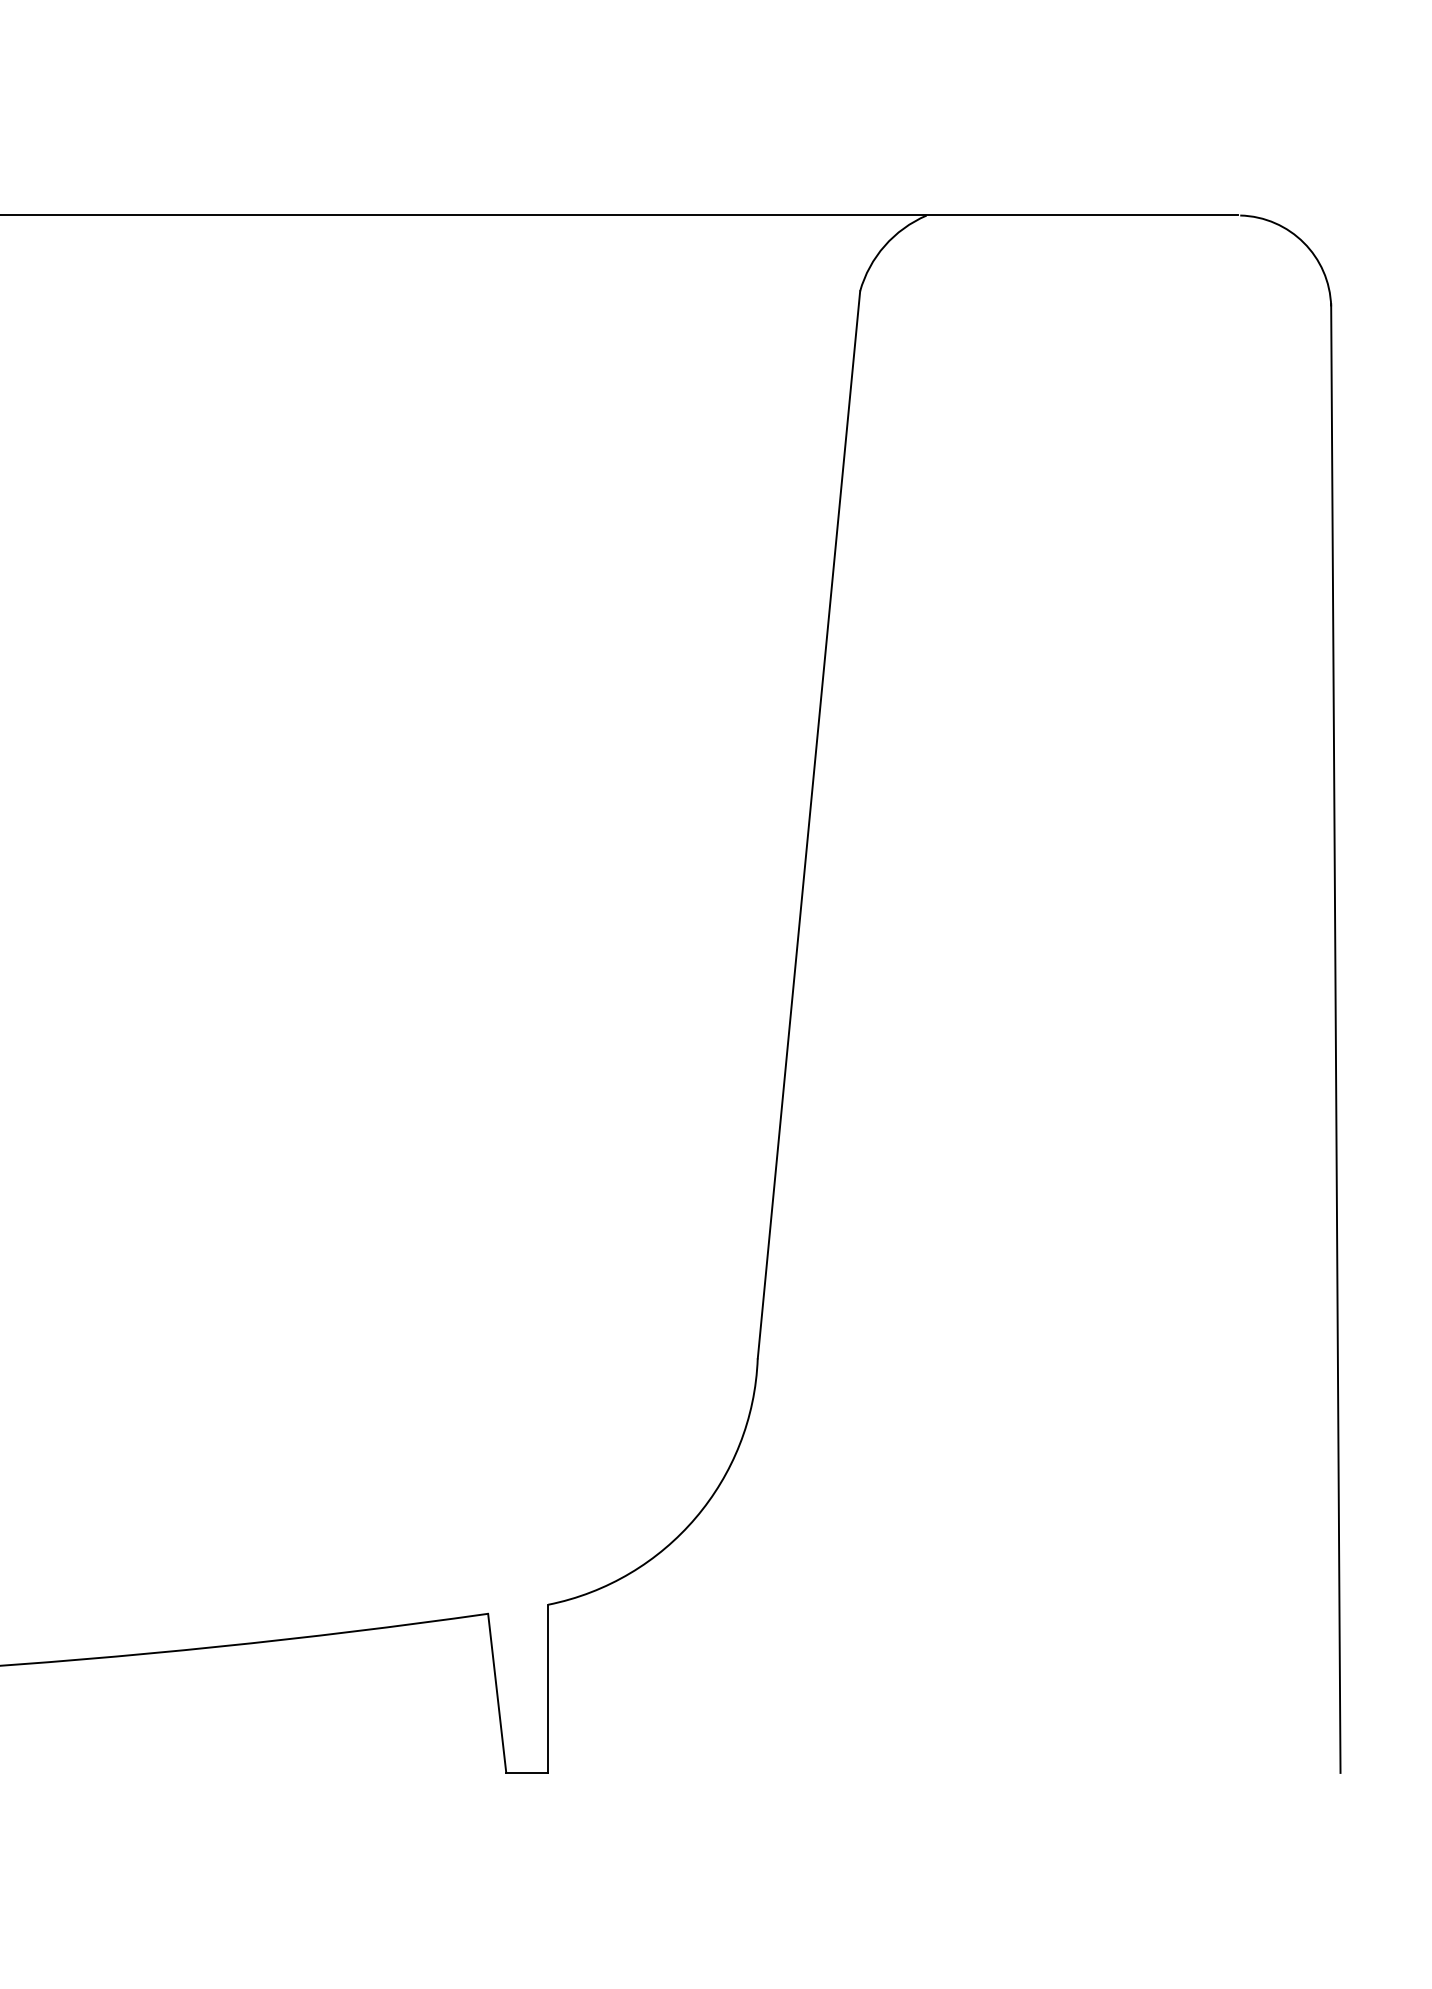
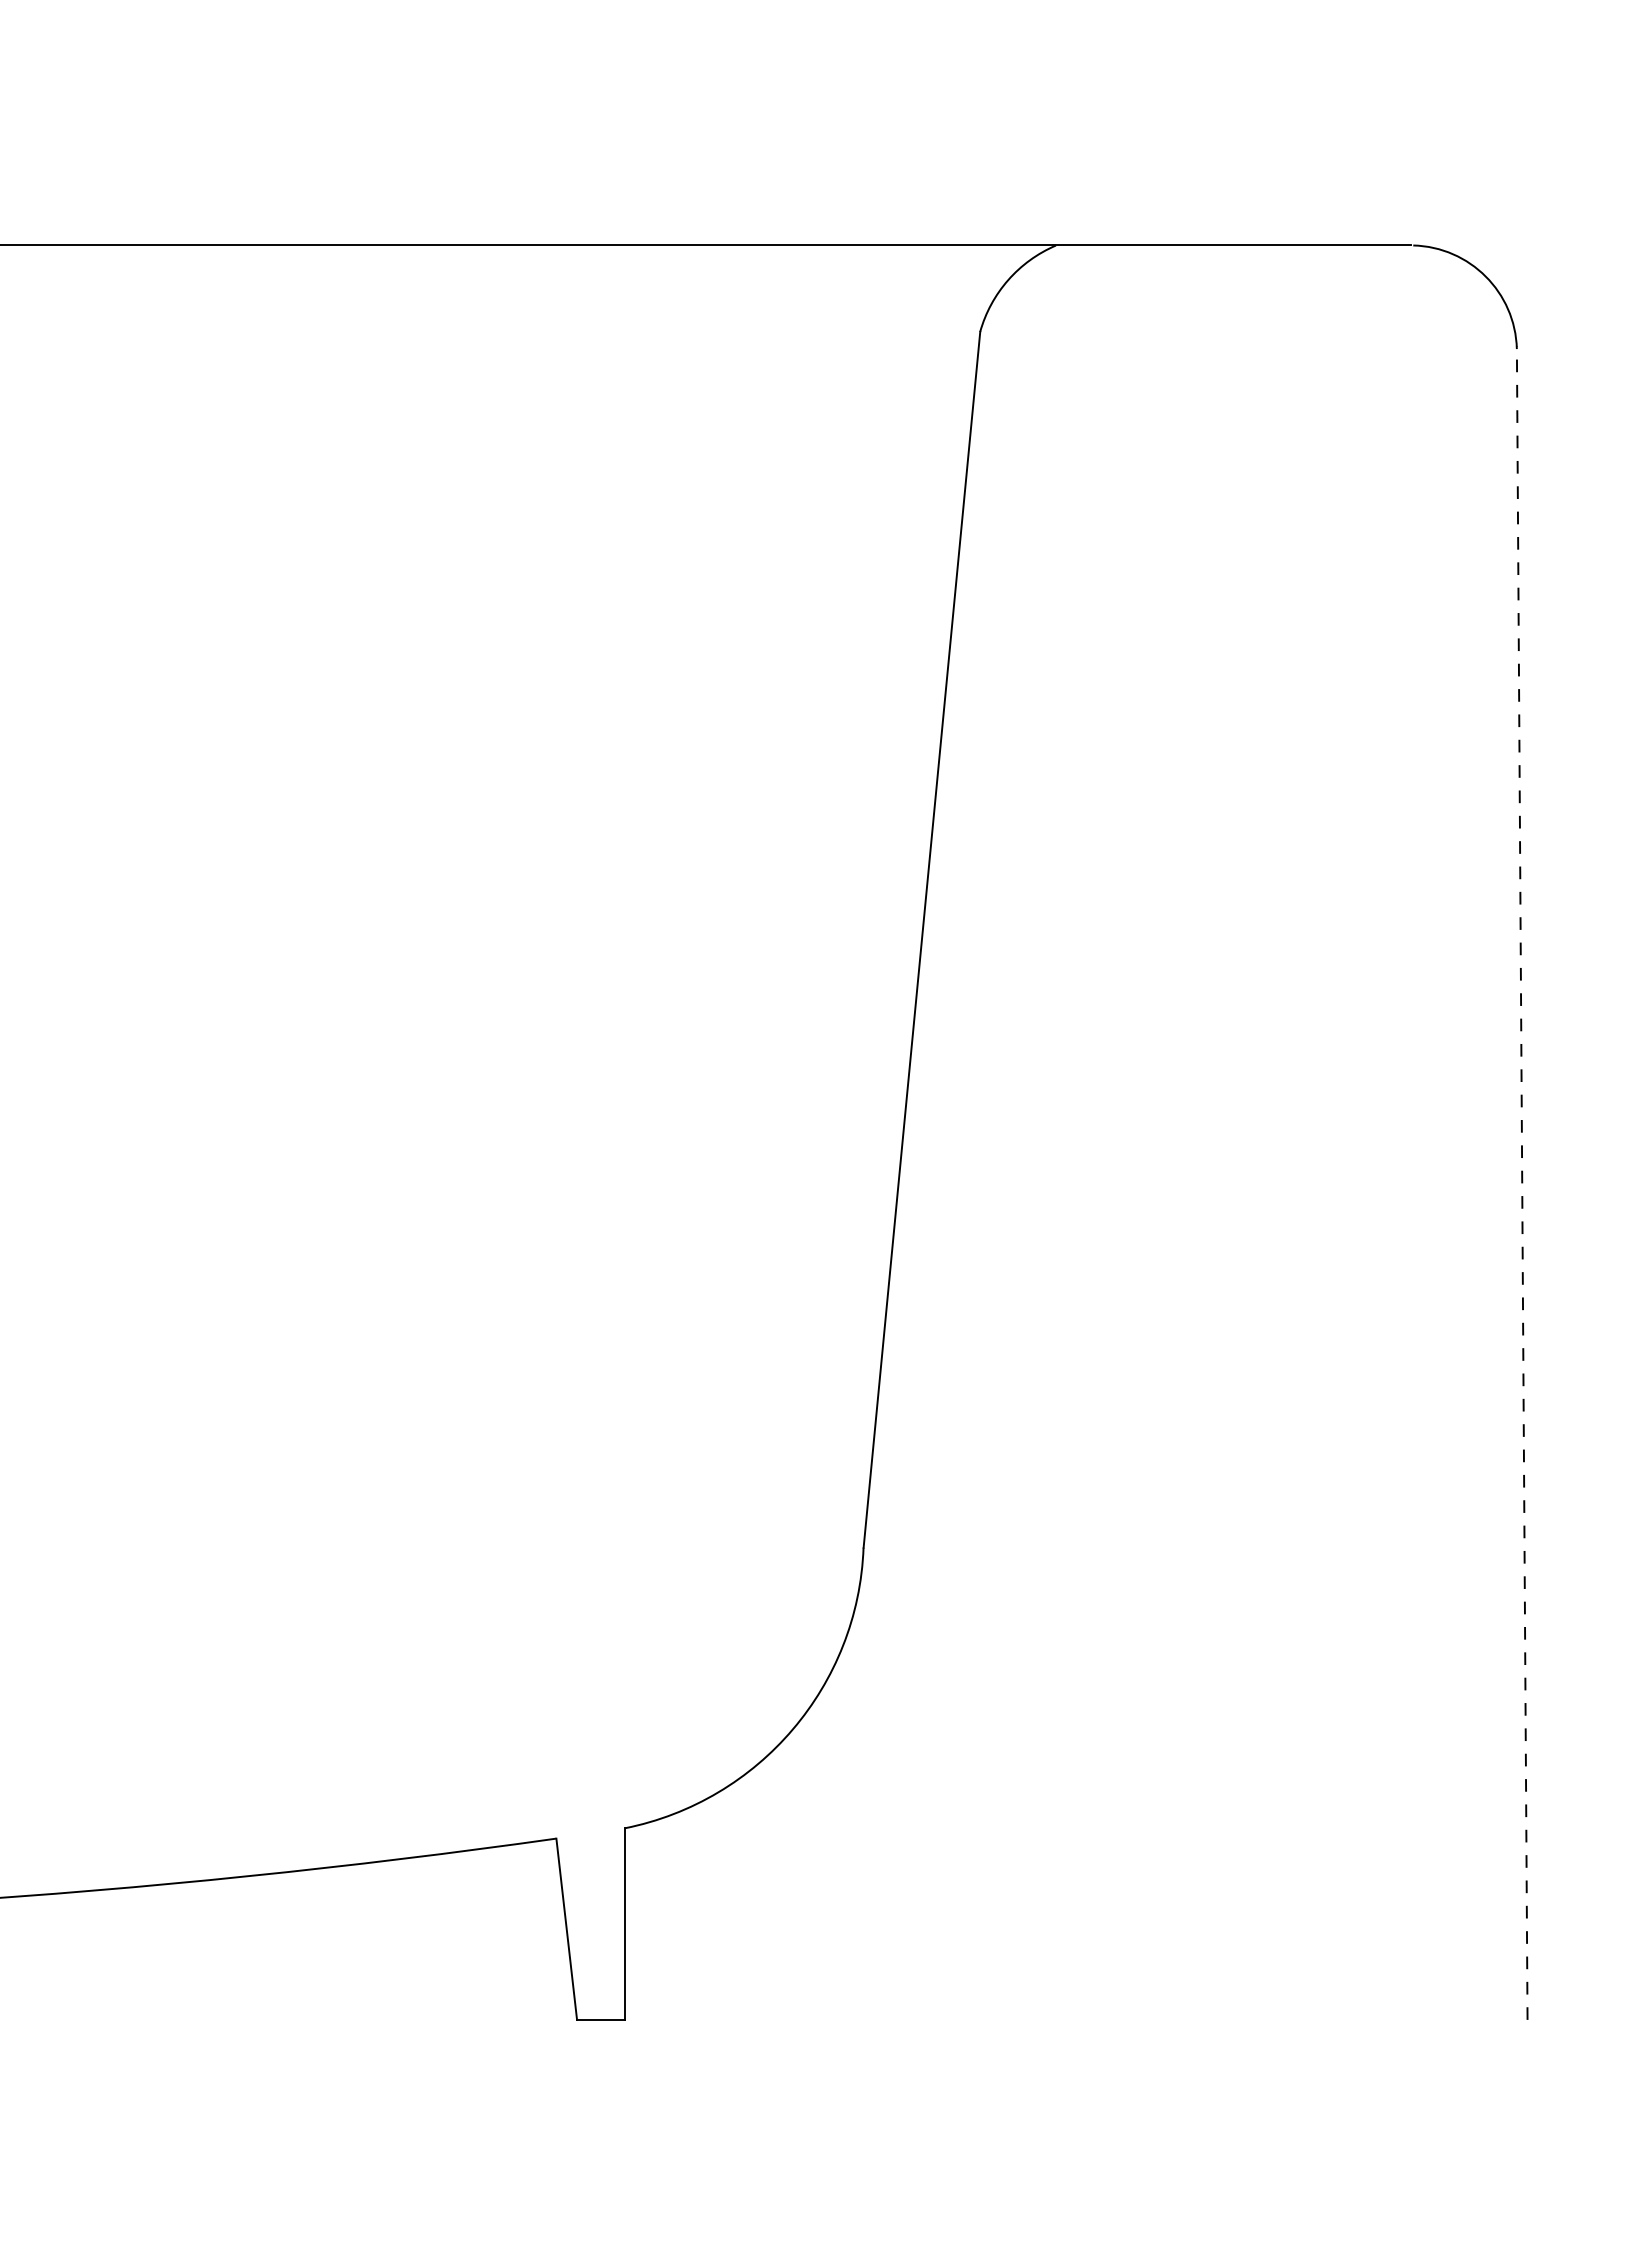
line: (1336, 1038) -> (1522, 1183), solid -> dashed

